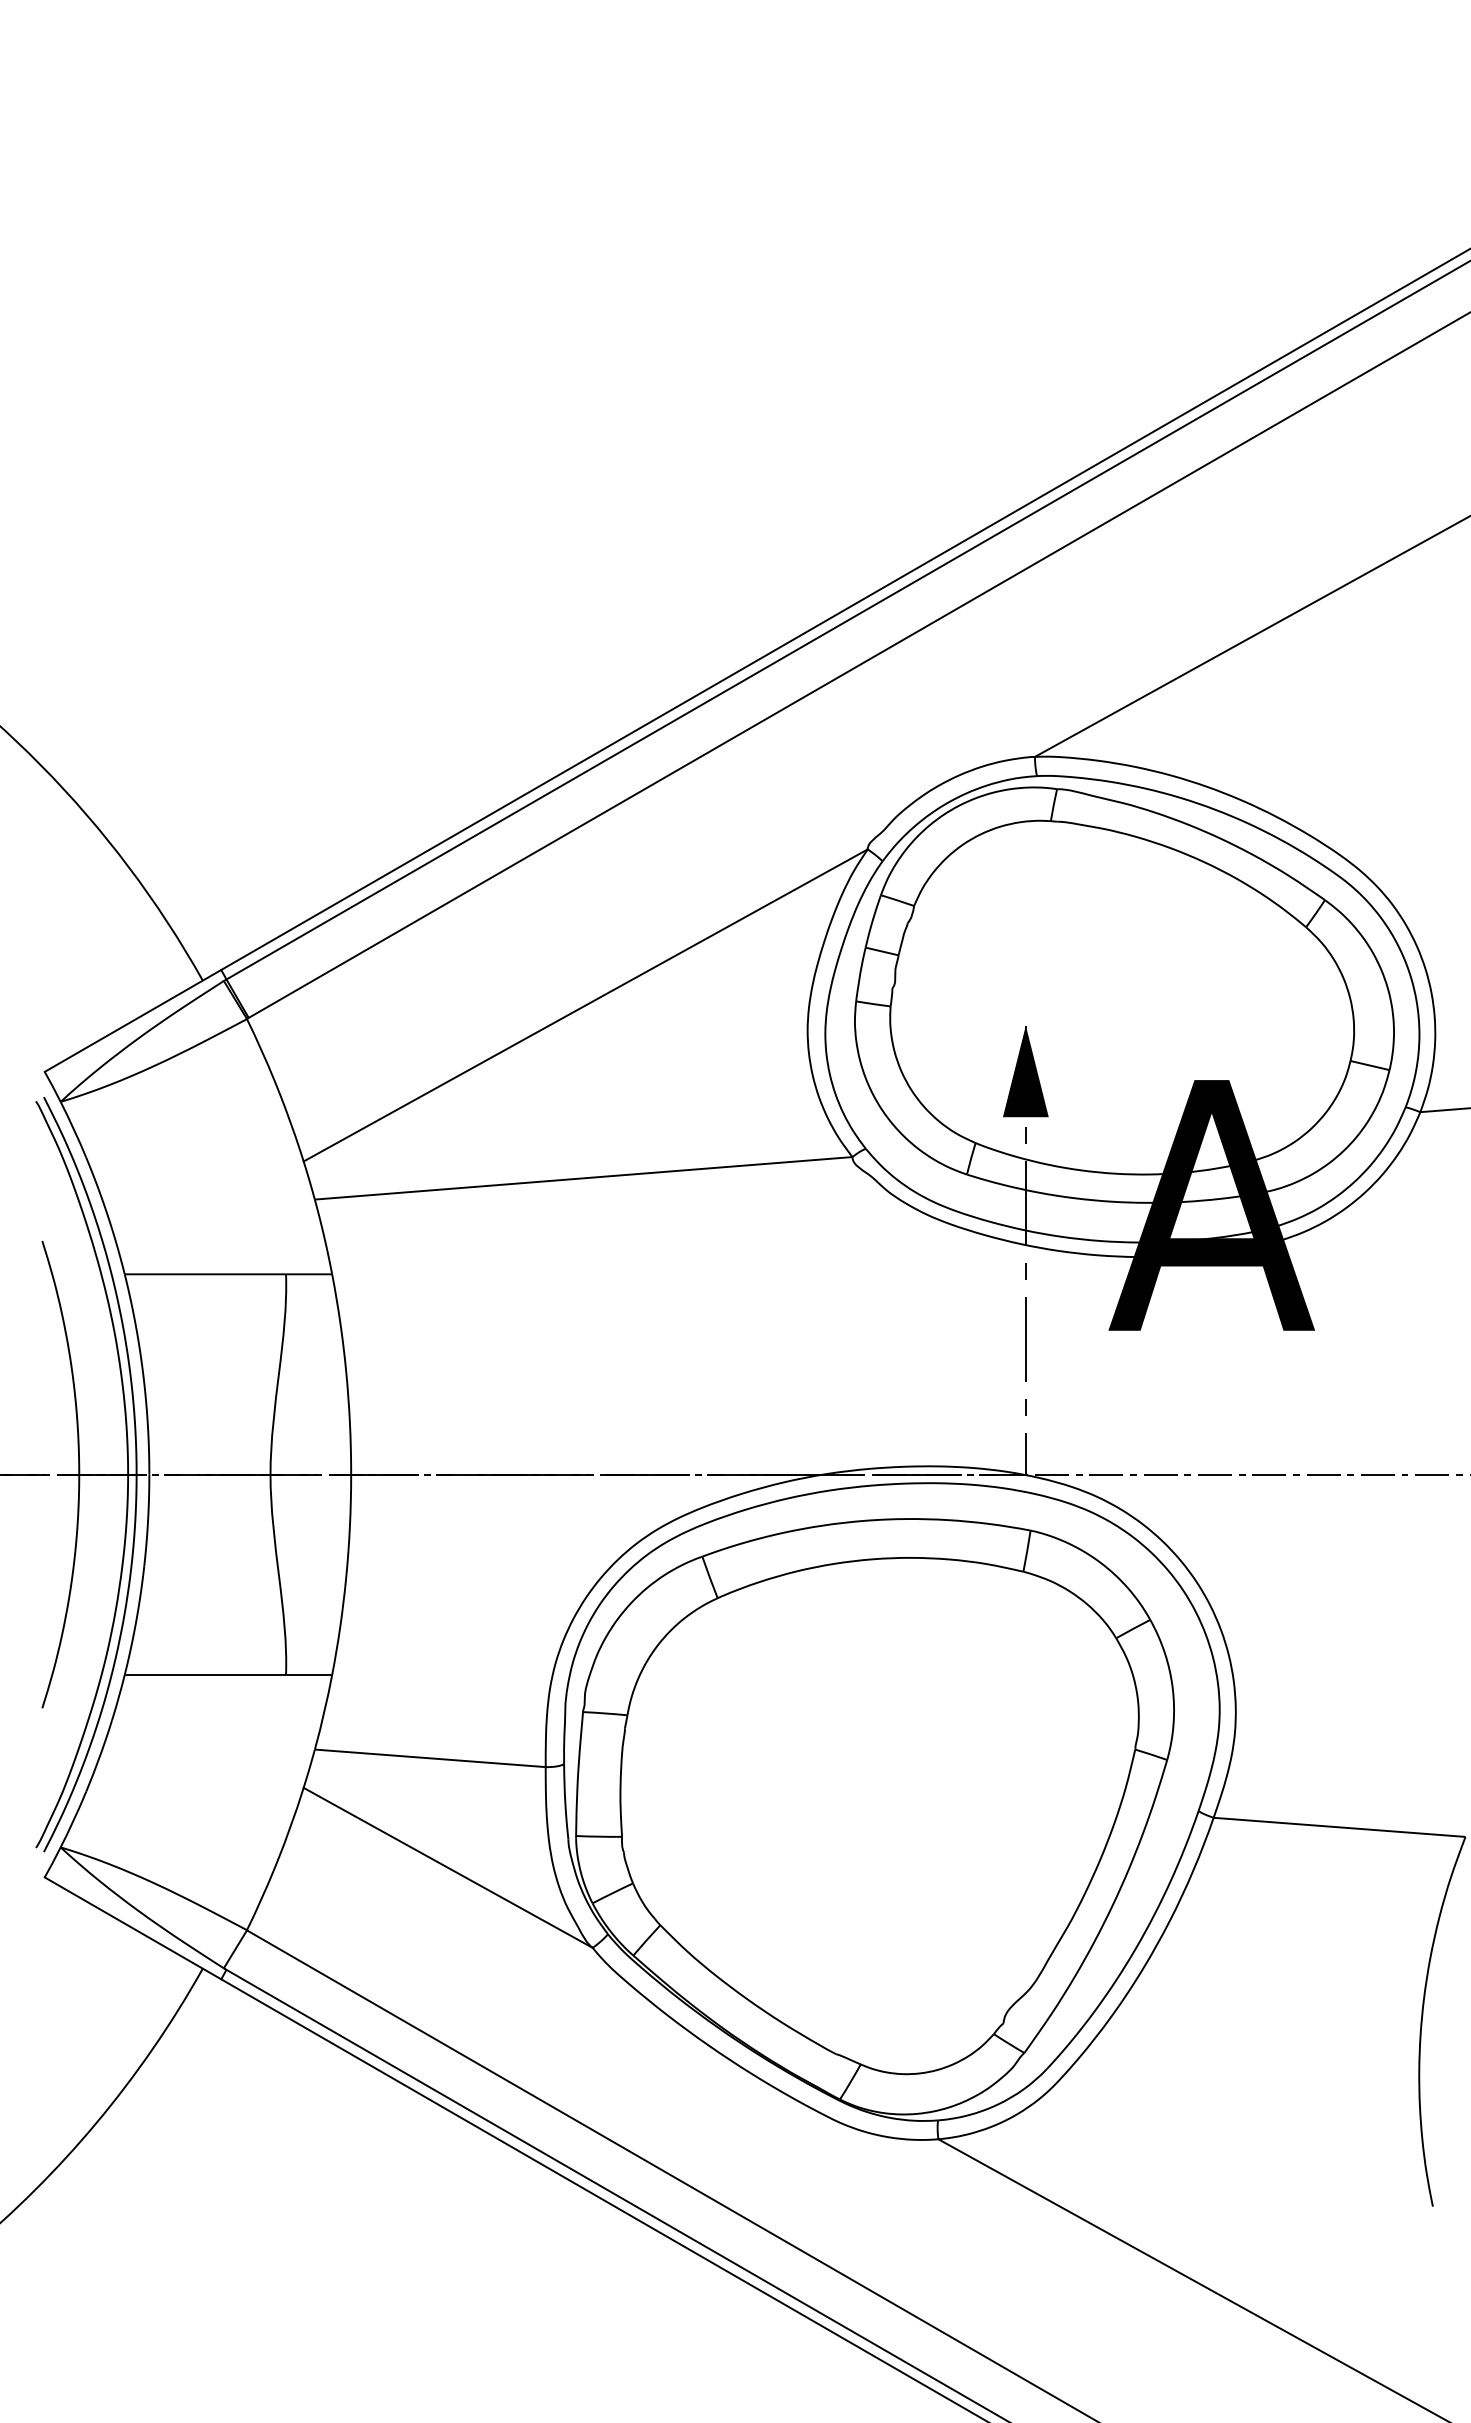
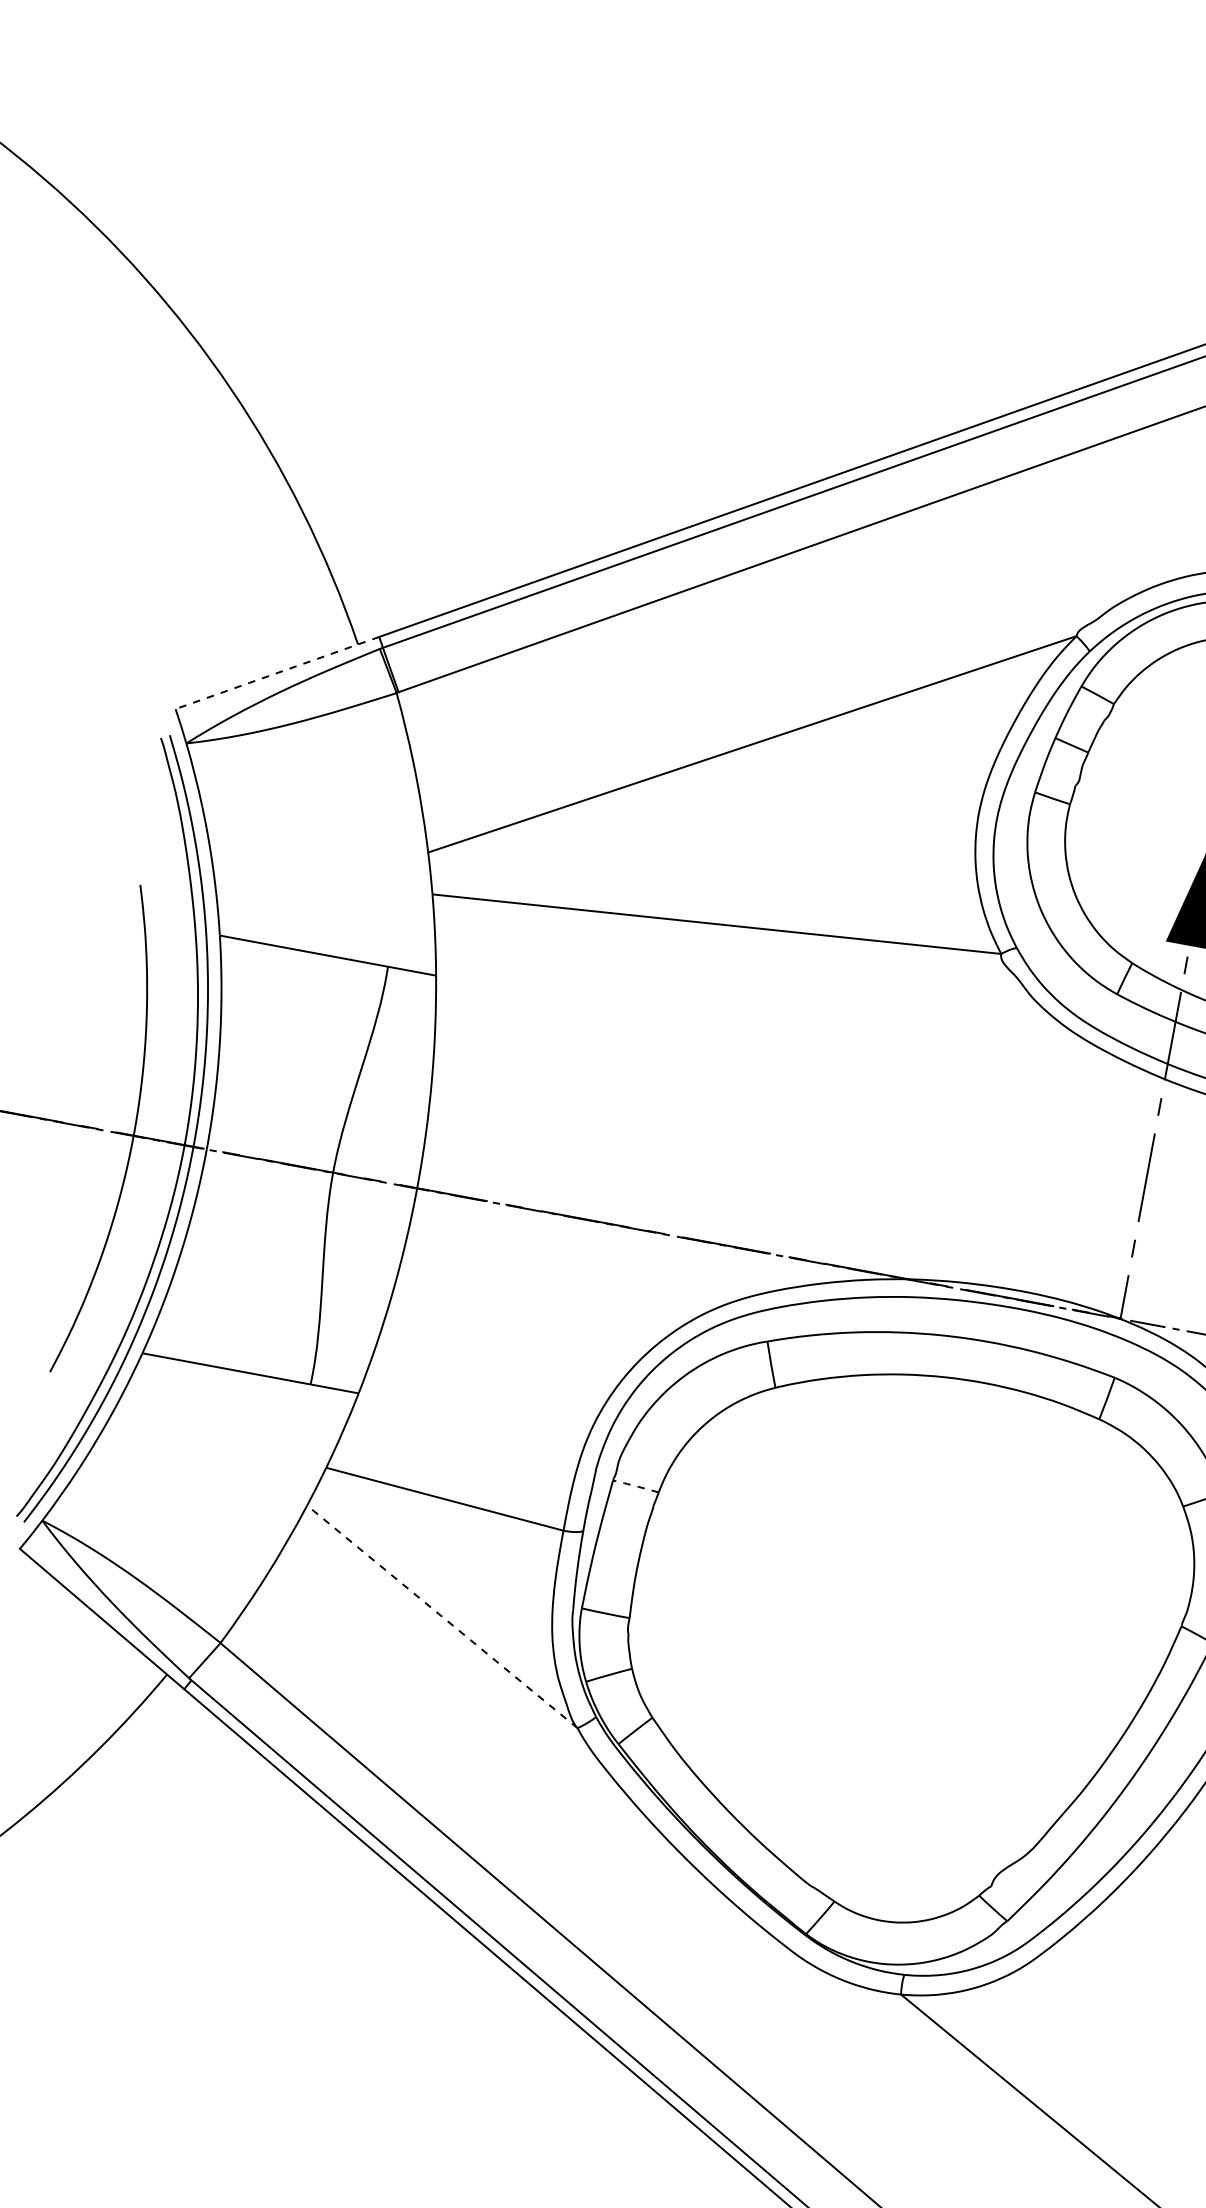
line: (133, 1020) -> (278, 672), solid -> dashed
arc: (605, 1713) -> (636, 1486), solid -> dashed
line: (447, 1867) -> (441, 1616), solid -> dashed

